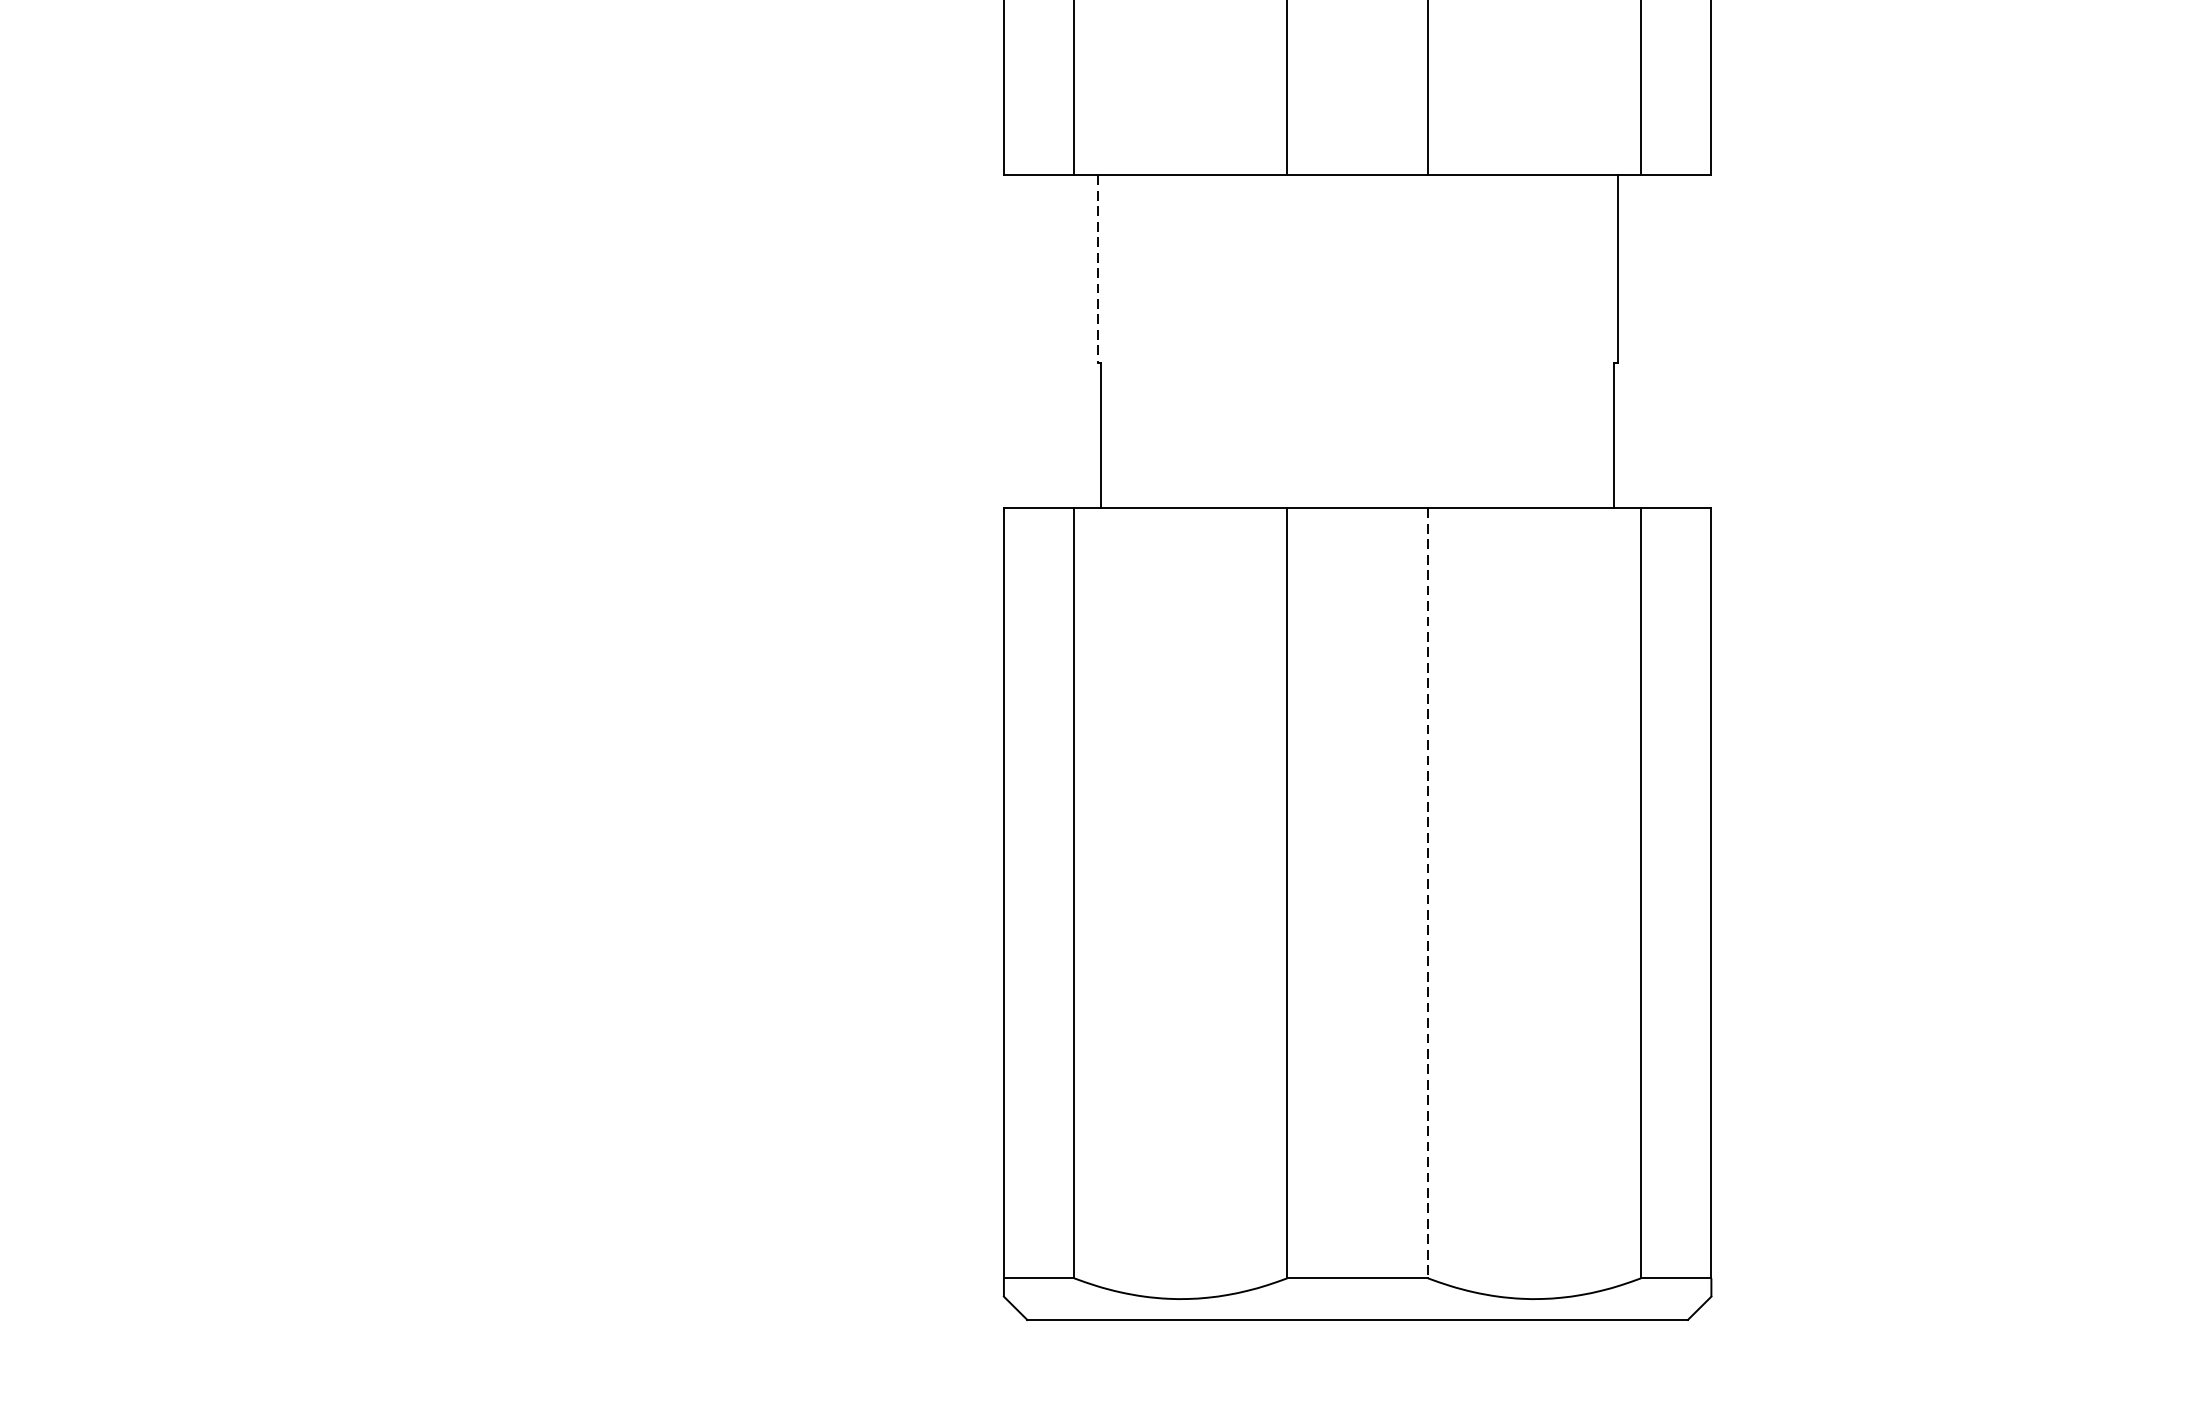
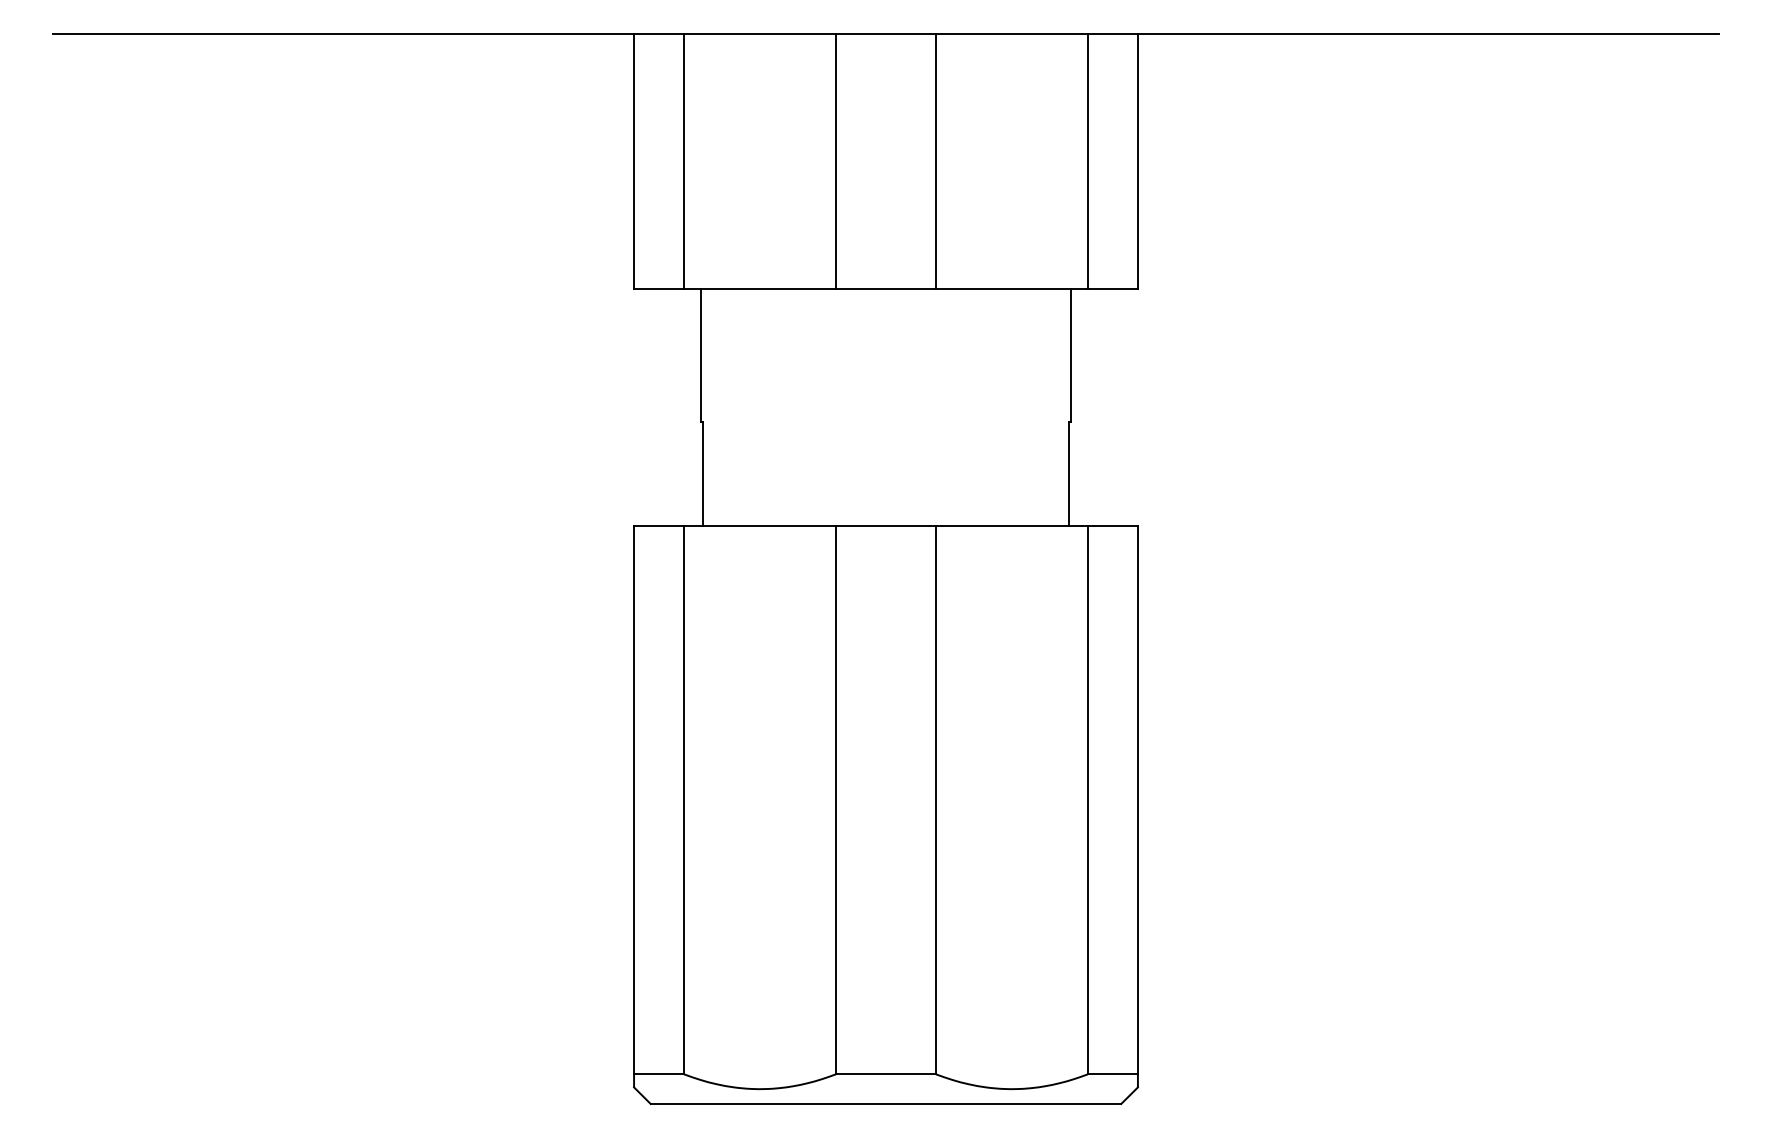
line: (1097, 268) -> (700, 355), dashed -> solid
line: (1428, 893) -> (936, 800), dashed -> solid

